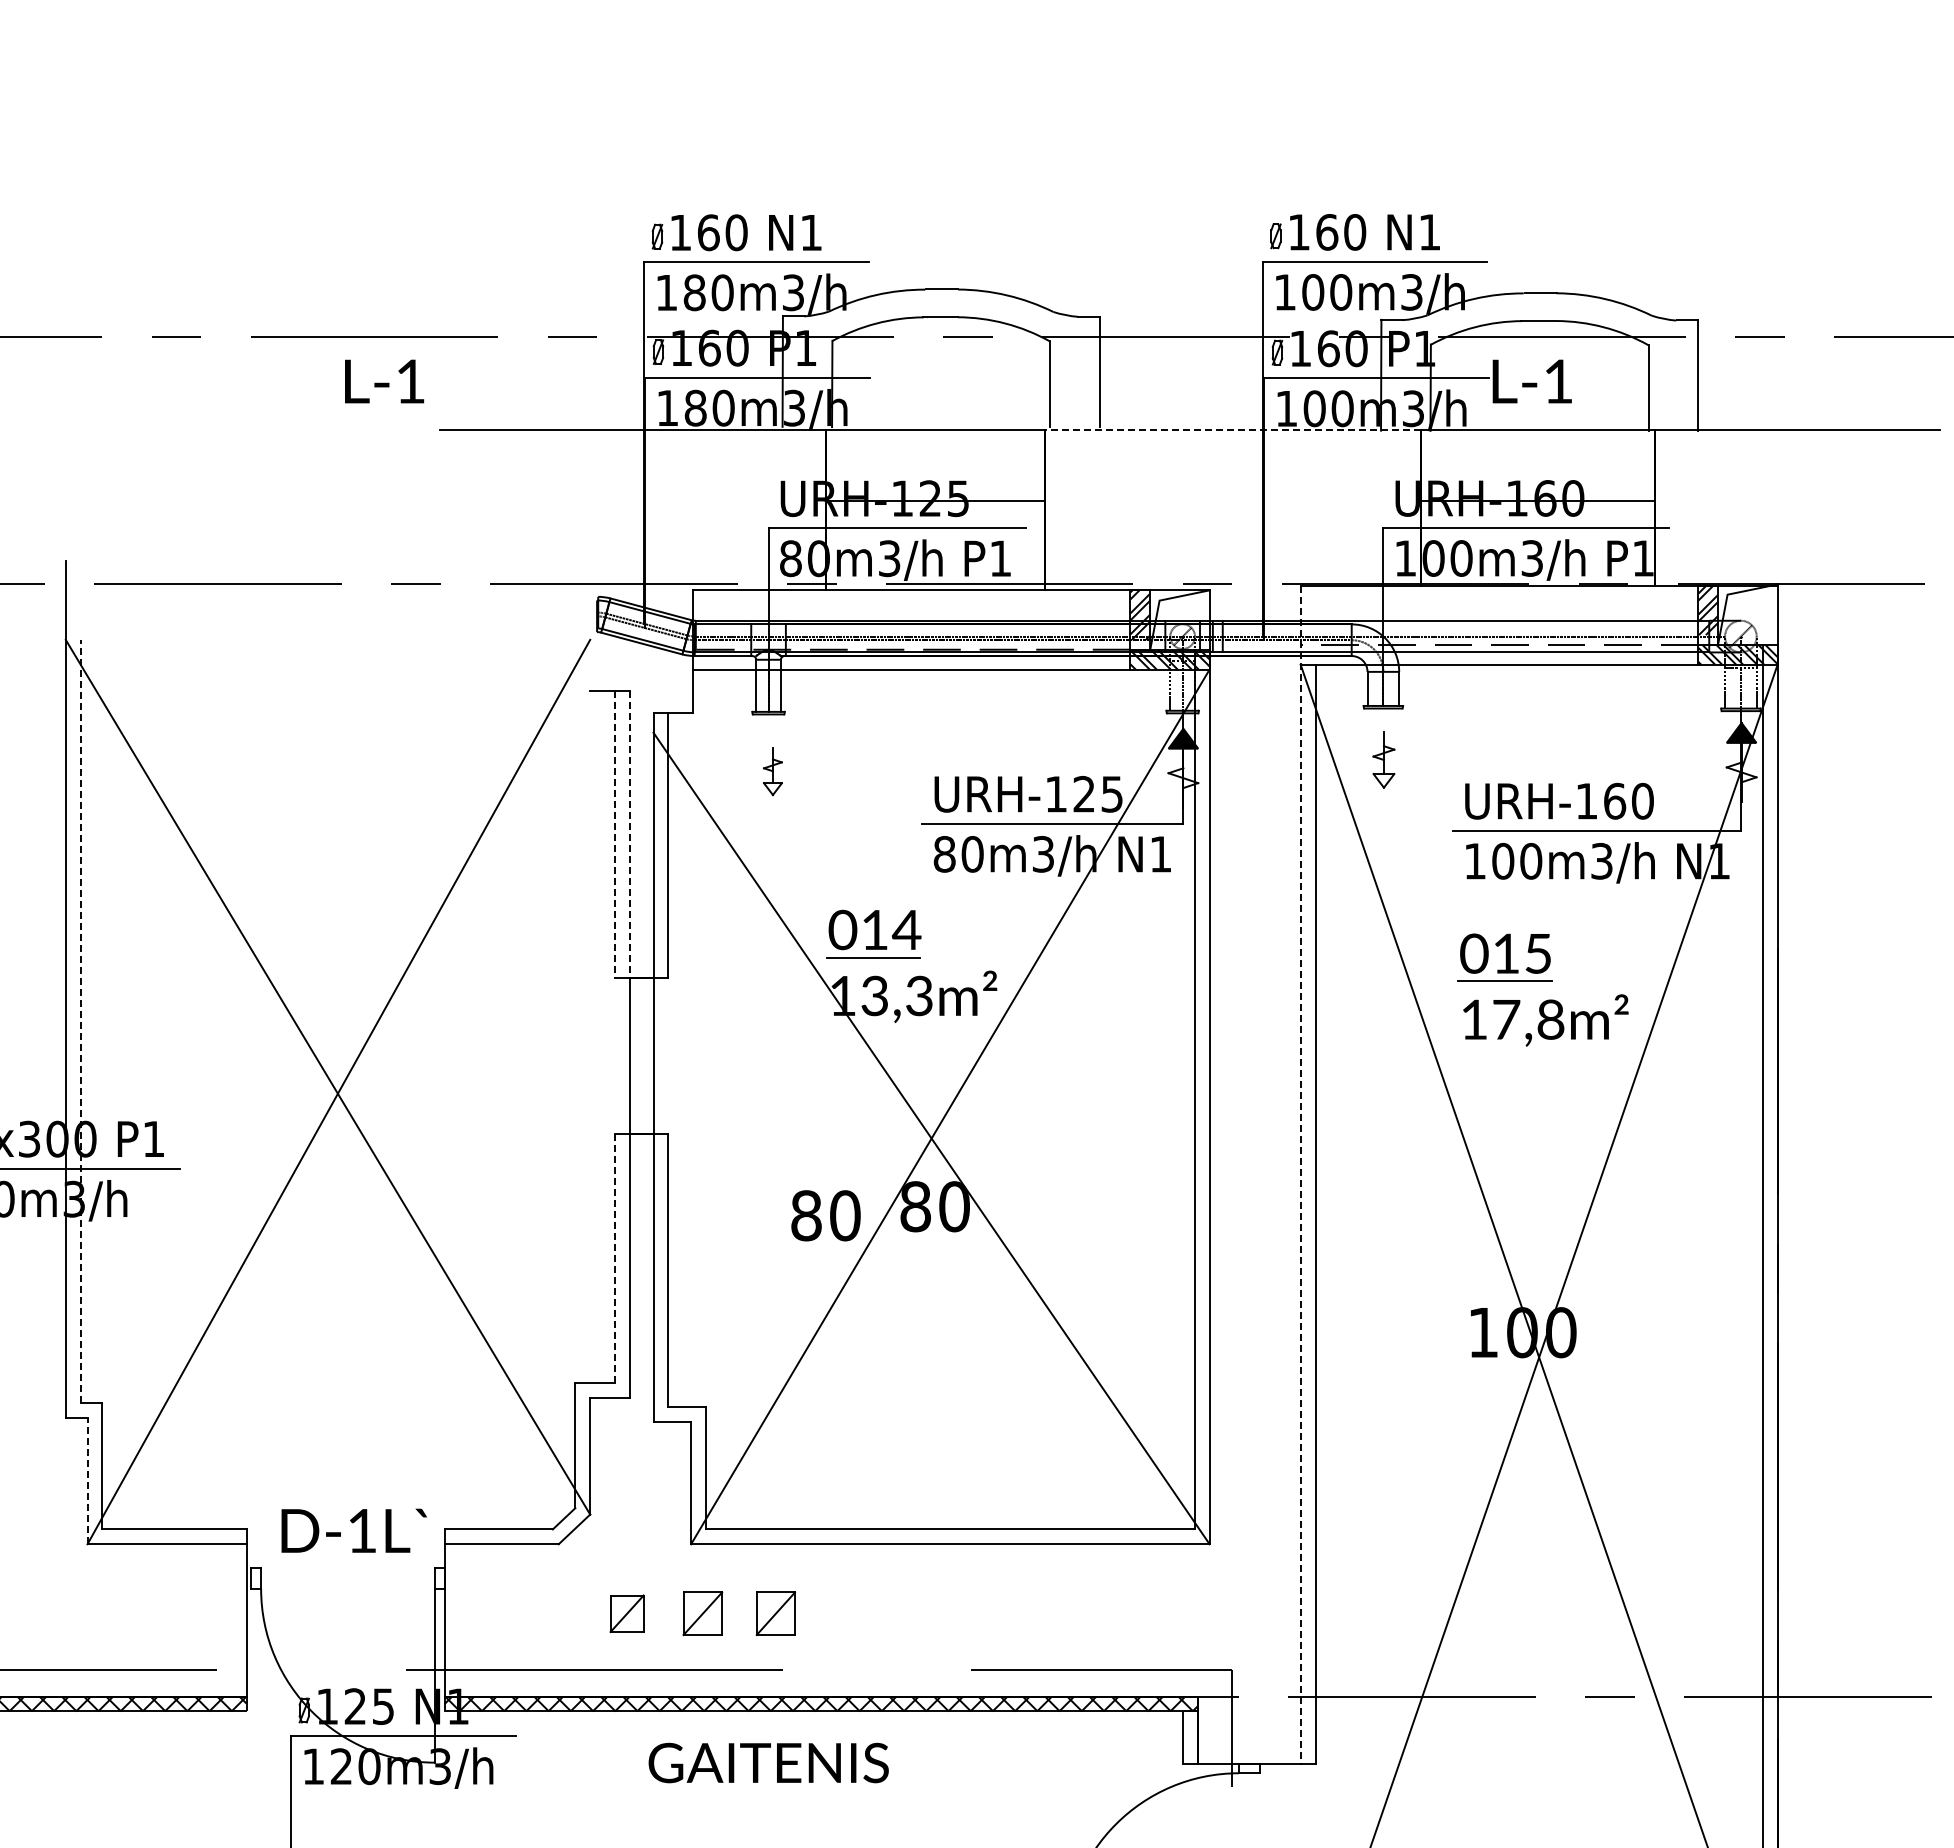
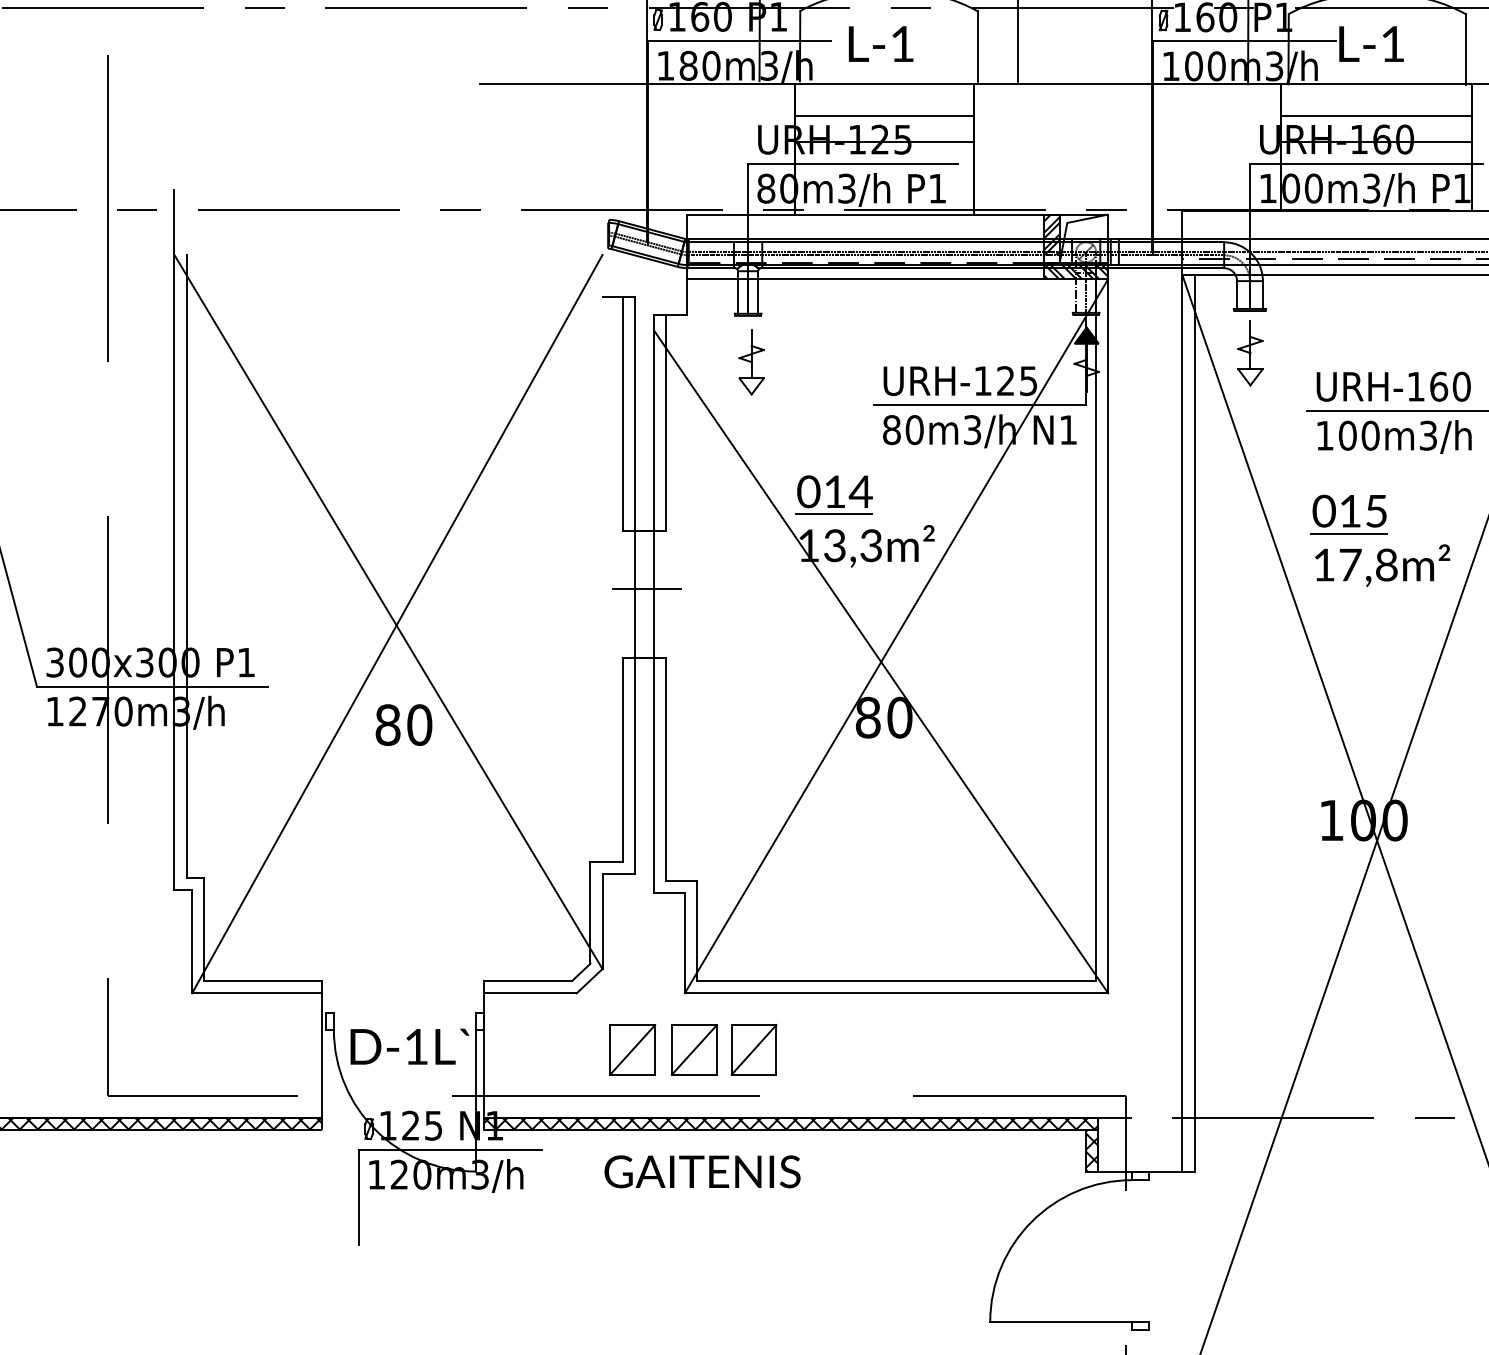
text: (384, 381) -> (881, 44), moved
line: (1232, 430) -> (1126, 84), dashed -> solid
line: (935, 469) -> (884, 115), added
line: (1537, 469) -> (1375, 115), added
part: (1383, 759) -> (1250, 352), size x1.43
part: (772, 771) -> (751, 362), size x1.67
line: (614, 835) -> (622, 414), dashed -> solid
line: (629, 835) -> (634, 414), dashed -> solid
line: (80, 1020) -> (186, 565), dashed -> solid
line: (644, 1049) -> (646, 589), added
line: (1300, 1174) -> (1182, 691), dashed -> solid
text: (825, 1215) -> (403, 724), moved
line: (614, 1258) -> (622, 759), dashed -> solid
line: (87, 1480) -> (192, 941), dashed -> solid
text: (353, 1530) -> (409, 1046), moved
part: (626, 1613) -> (632, 1049), size x1.67
part: (702, 1613) -> (694, 1049), size x1.43
part: (775, 1613) -> (753, 1049), size x1.43
hatch: (1189, 1737) -> (1091, 1150), added
text: (768, 1762) -> (702, 1171), moved

